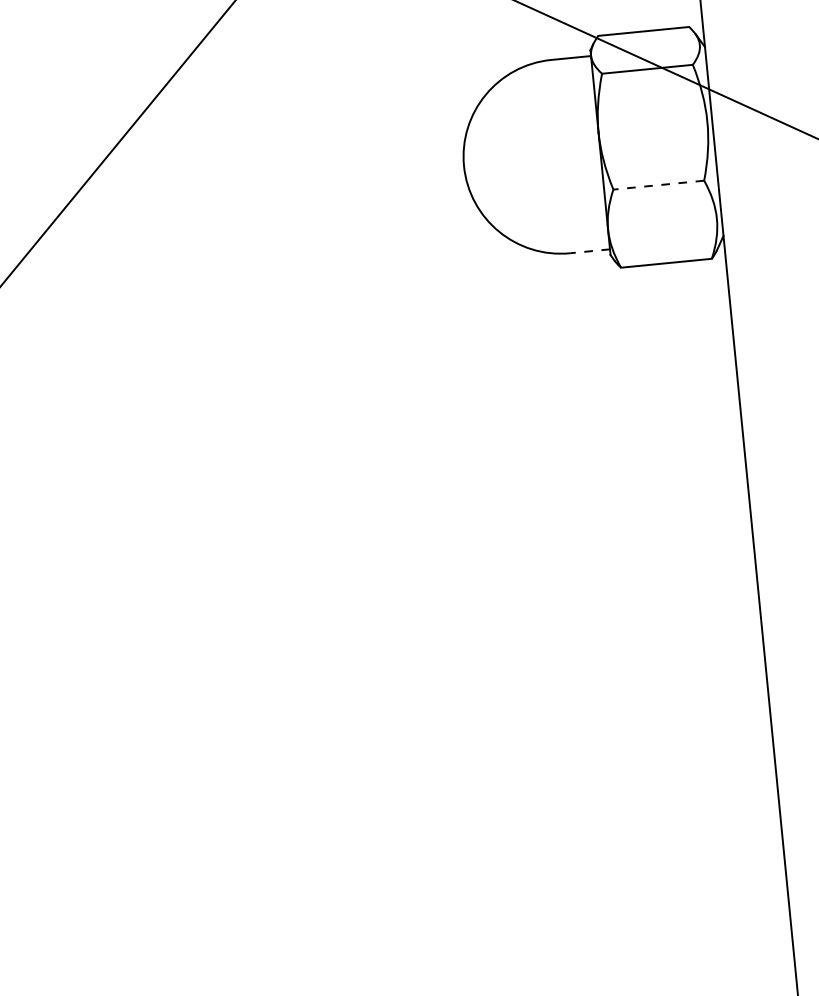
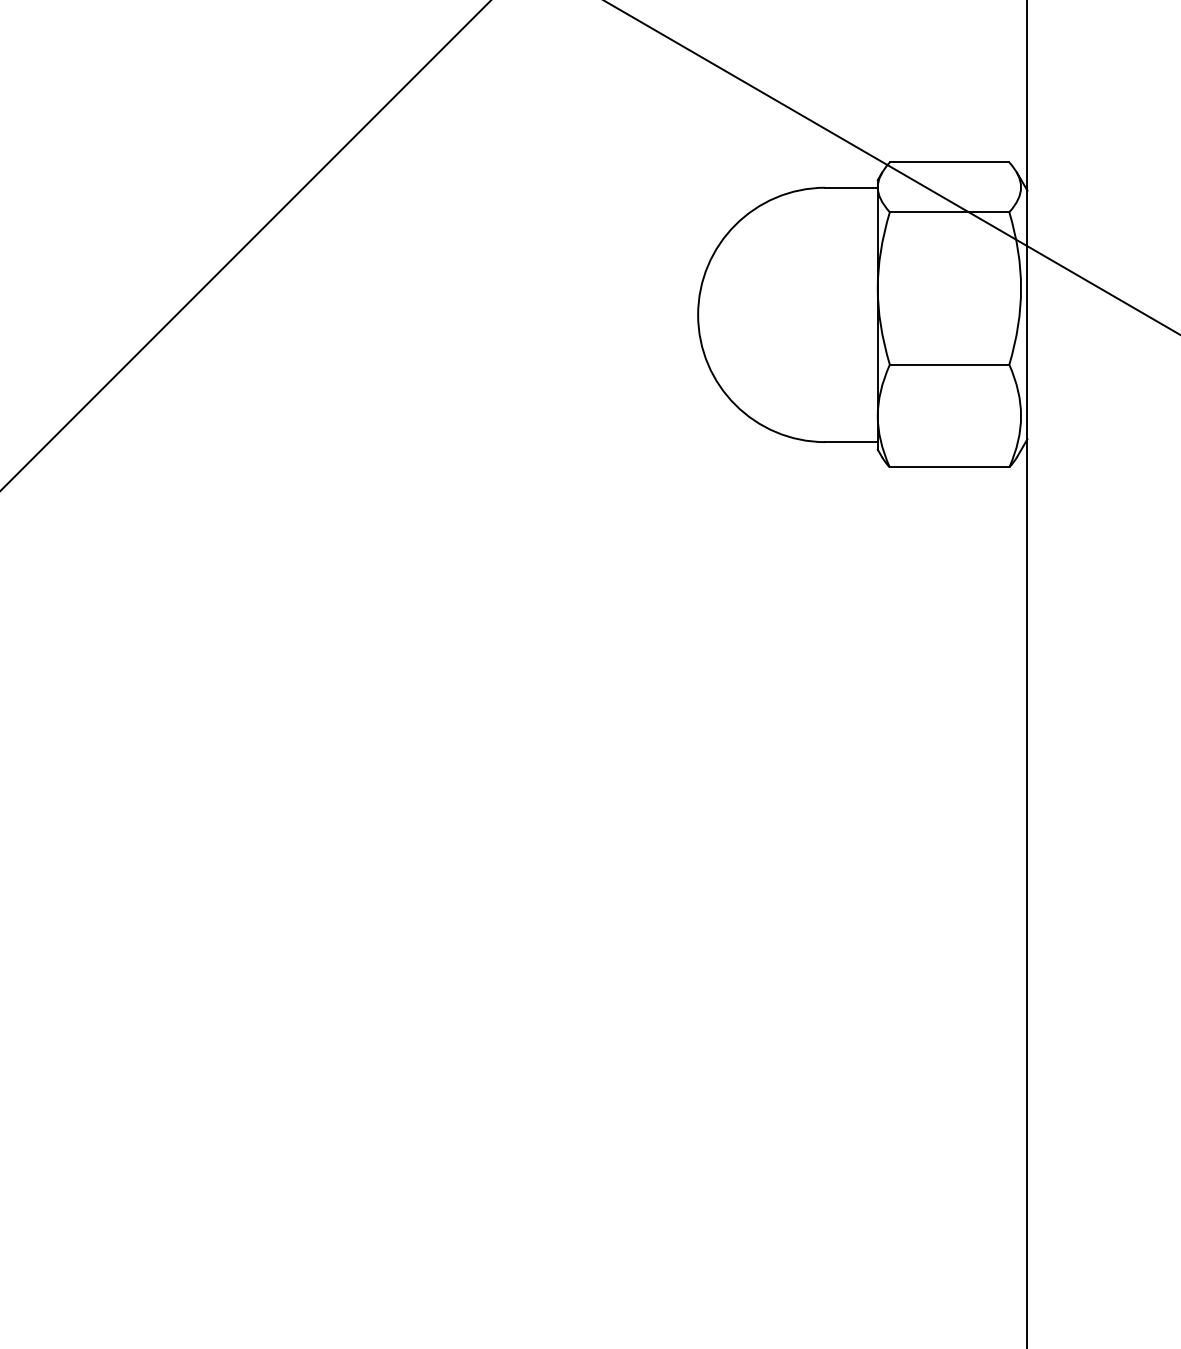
line: (658, 185) -> (949, 364), dashed -> solid
line: (590, 251) -> (851, 442), dashed -> solid

